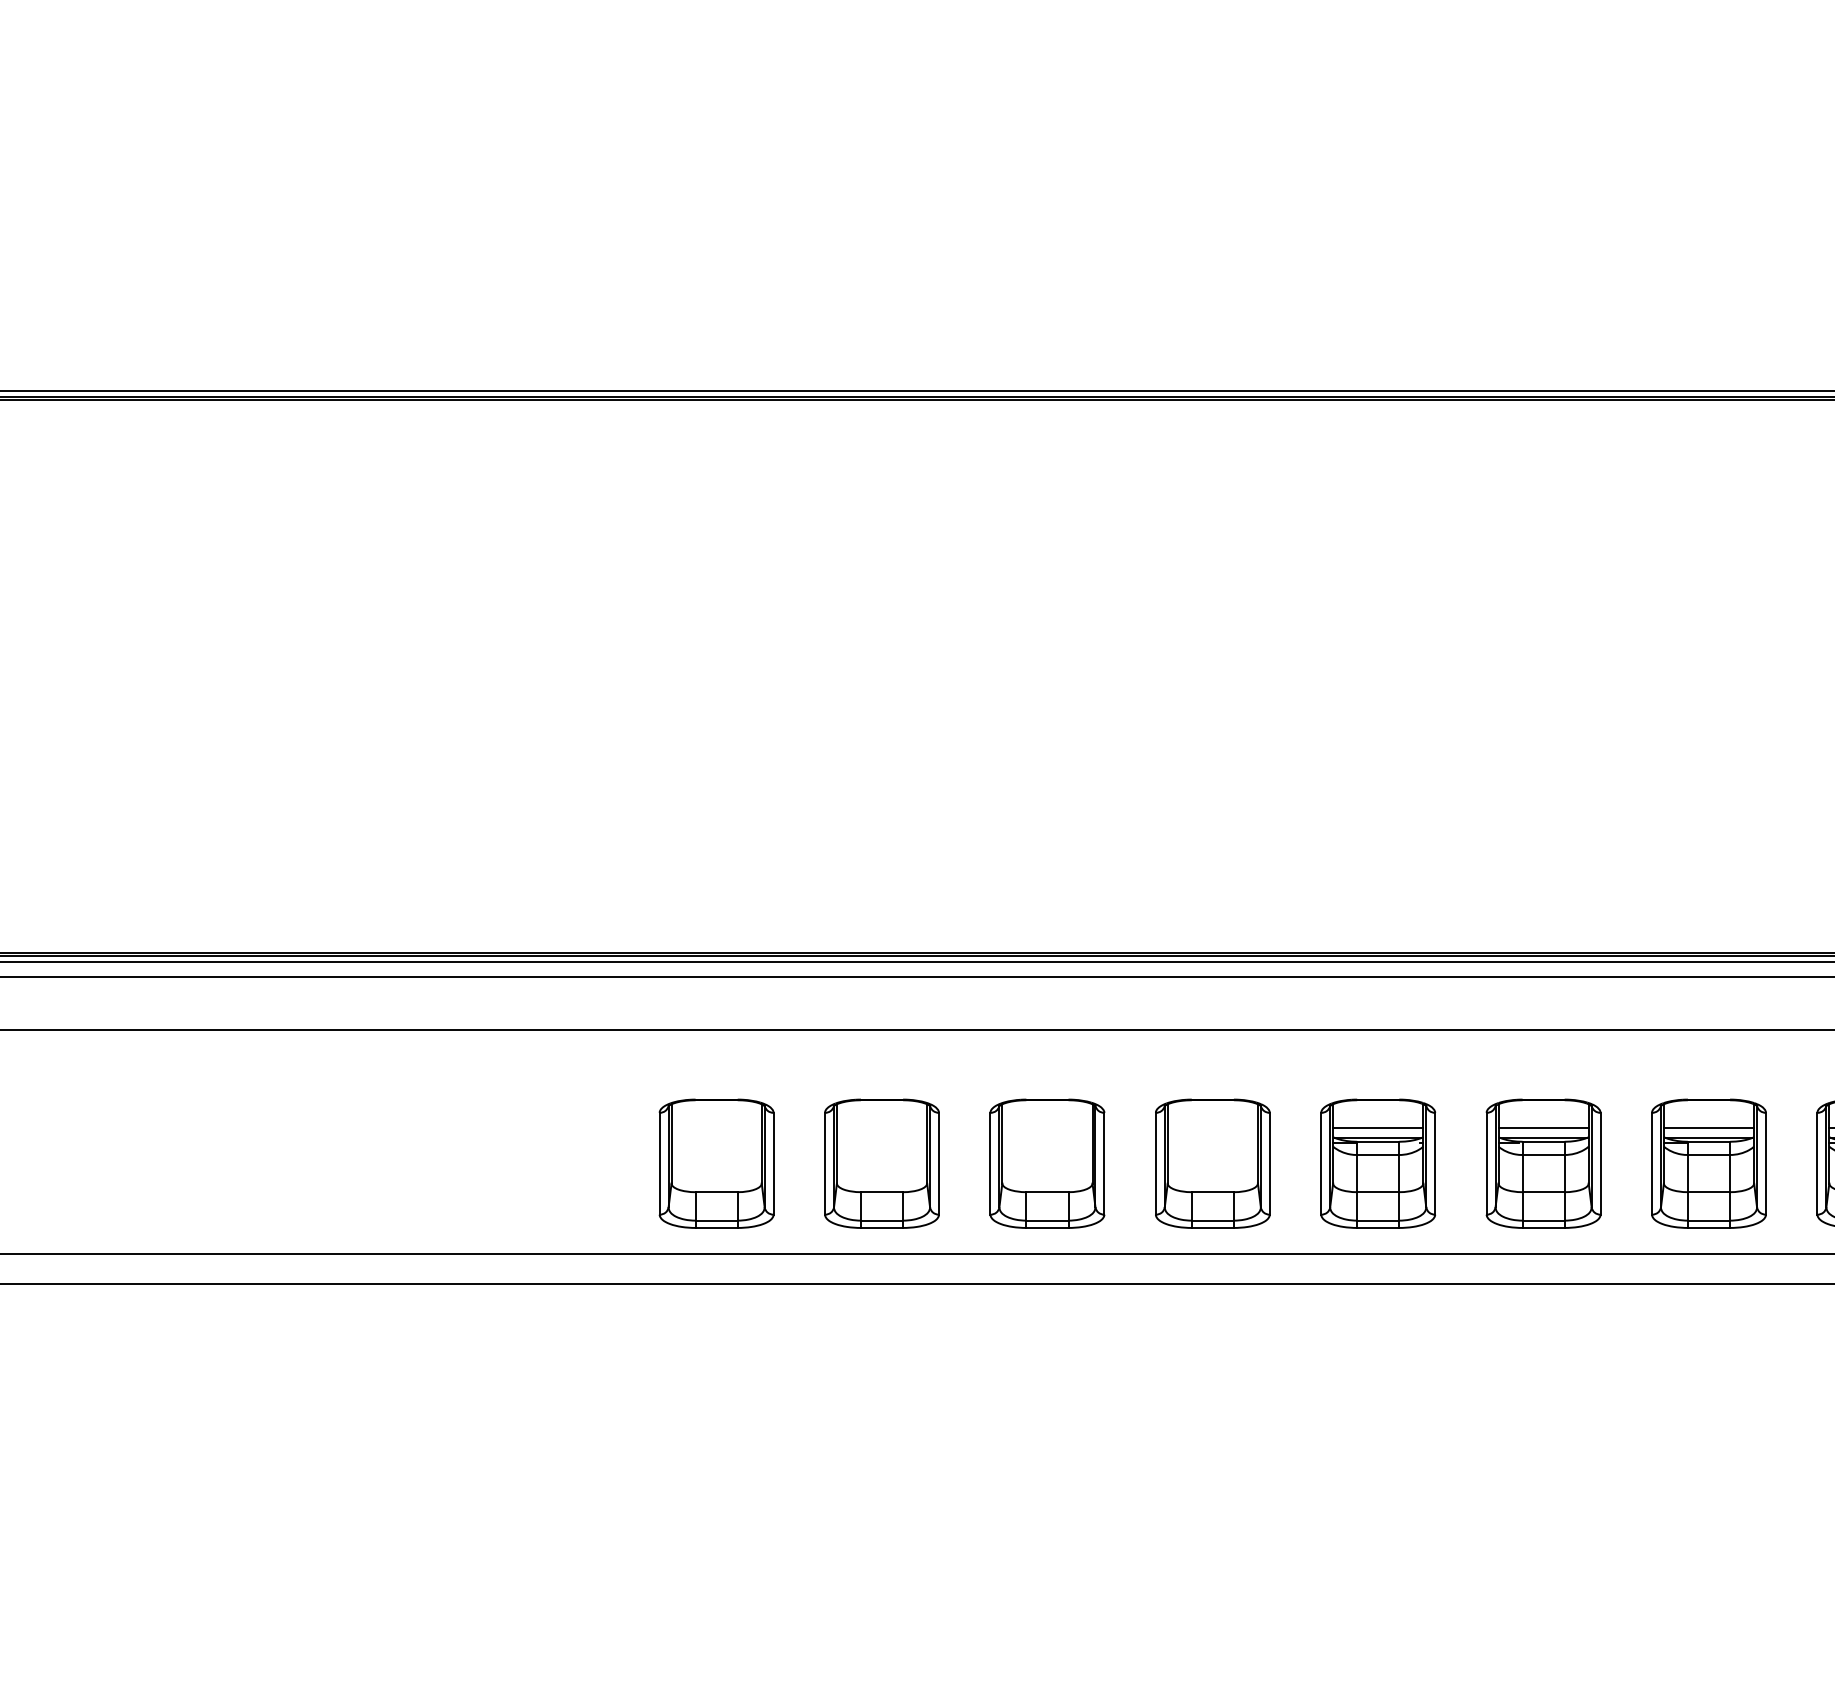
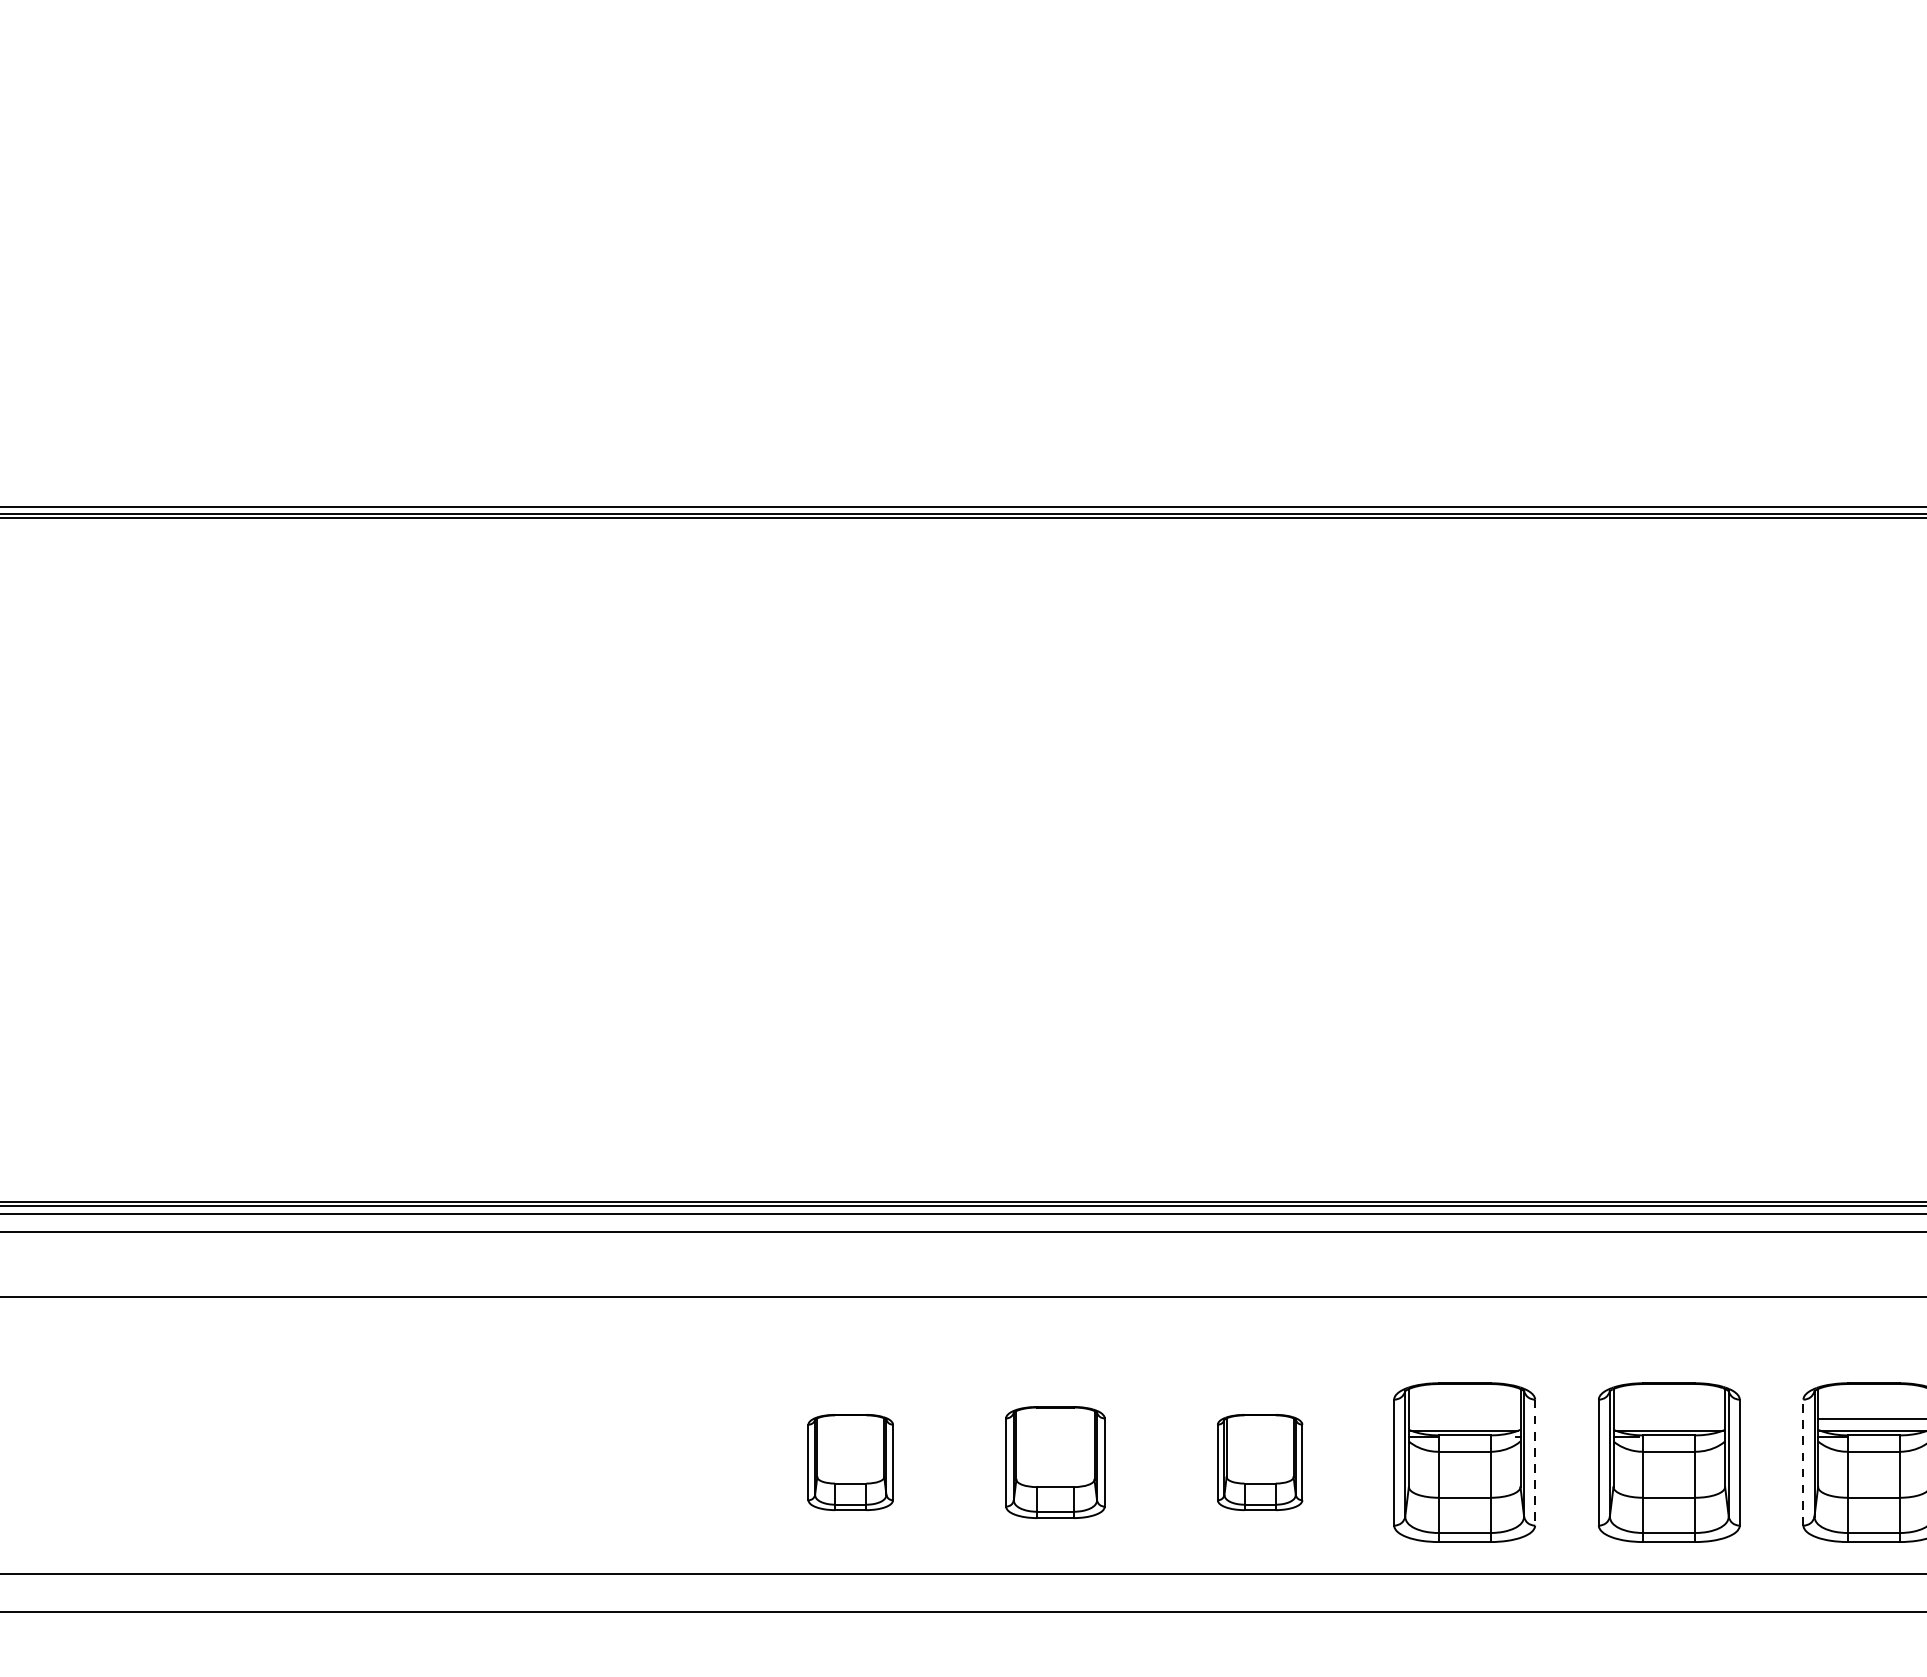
line: (1378, 1128) -> (1465, 1418), removed
line: (1543, 1128) -> (1669, 1418), removed
part: (716, 1163) -> (645, 1462), removed
part: (881, 1163) -> (850, 1462), size x0.6
part: (1047, 1163) -> (1055, 1462), size x0.7
part: (1212, 1163) -> (1259, 1462), size x0.6
line: (1435, 1163) -> (1535, 1462), solid -> dashed
line: (1652, 1163) -> (1804, 1462), solid -> dashed

